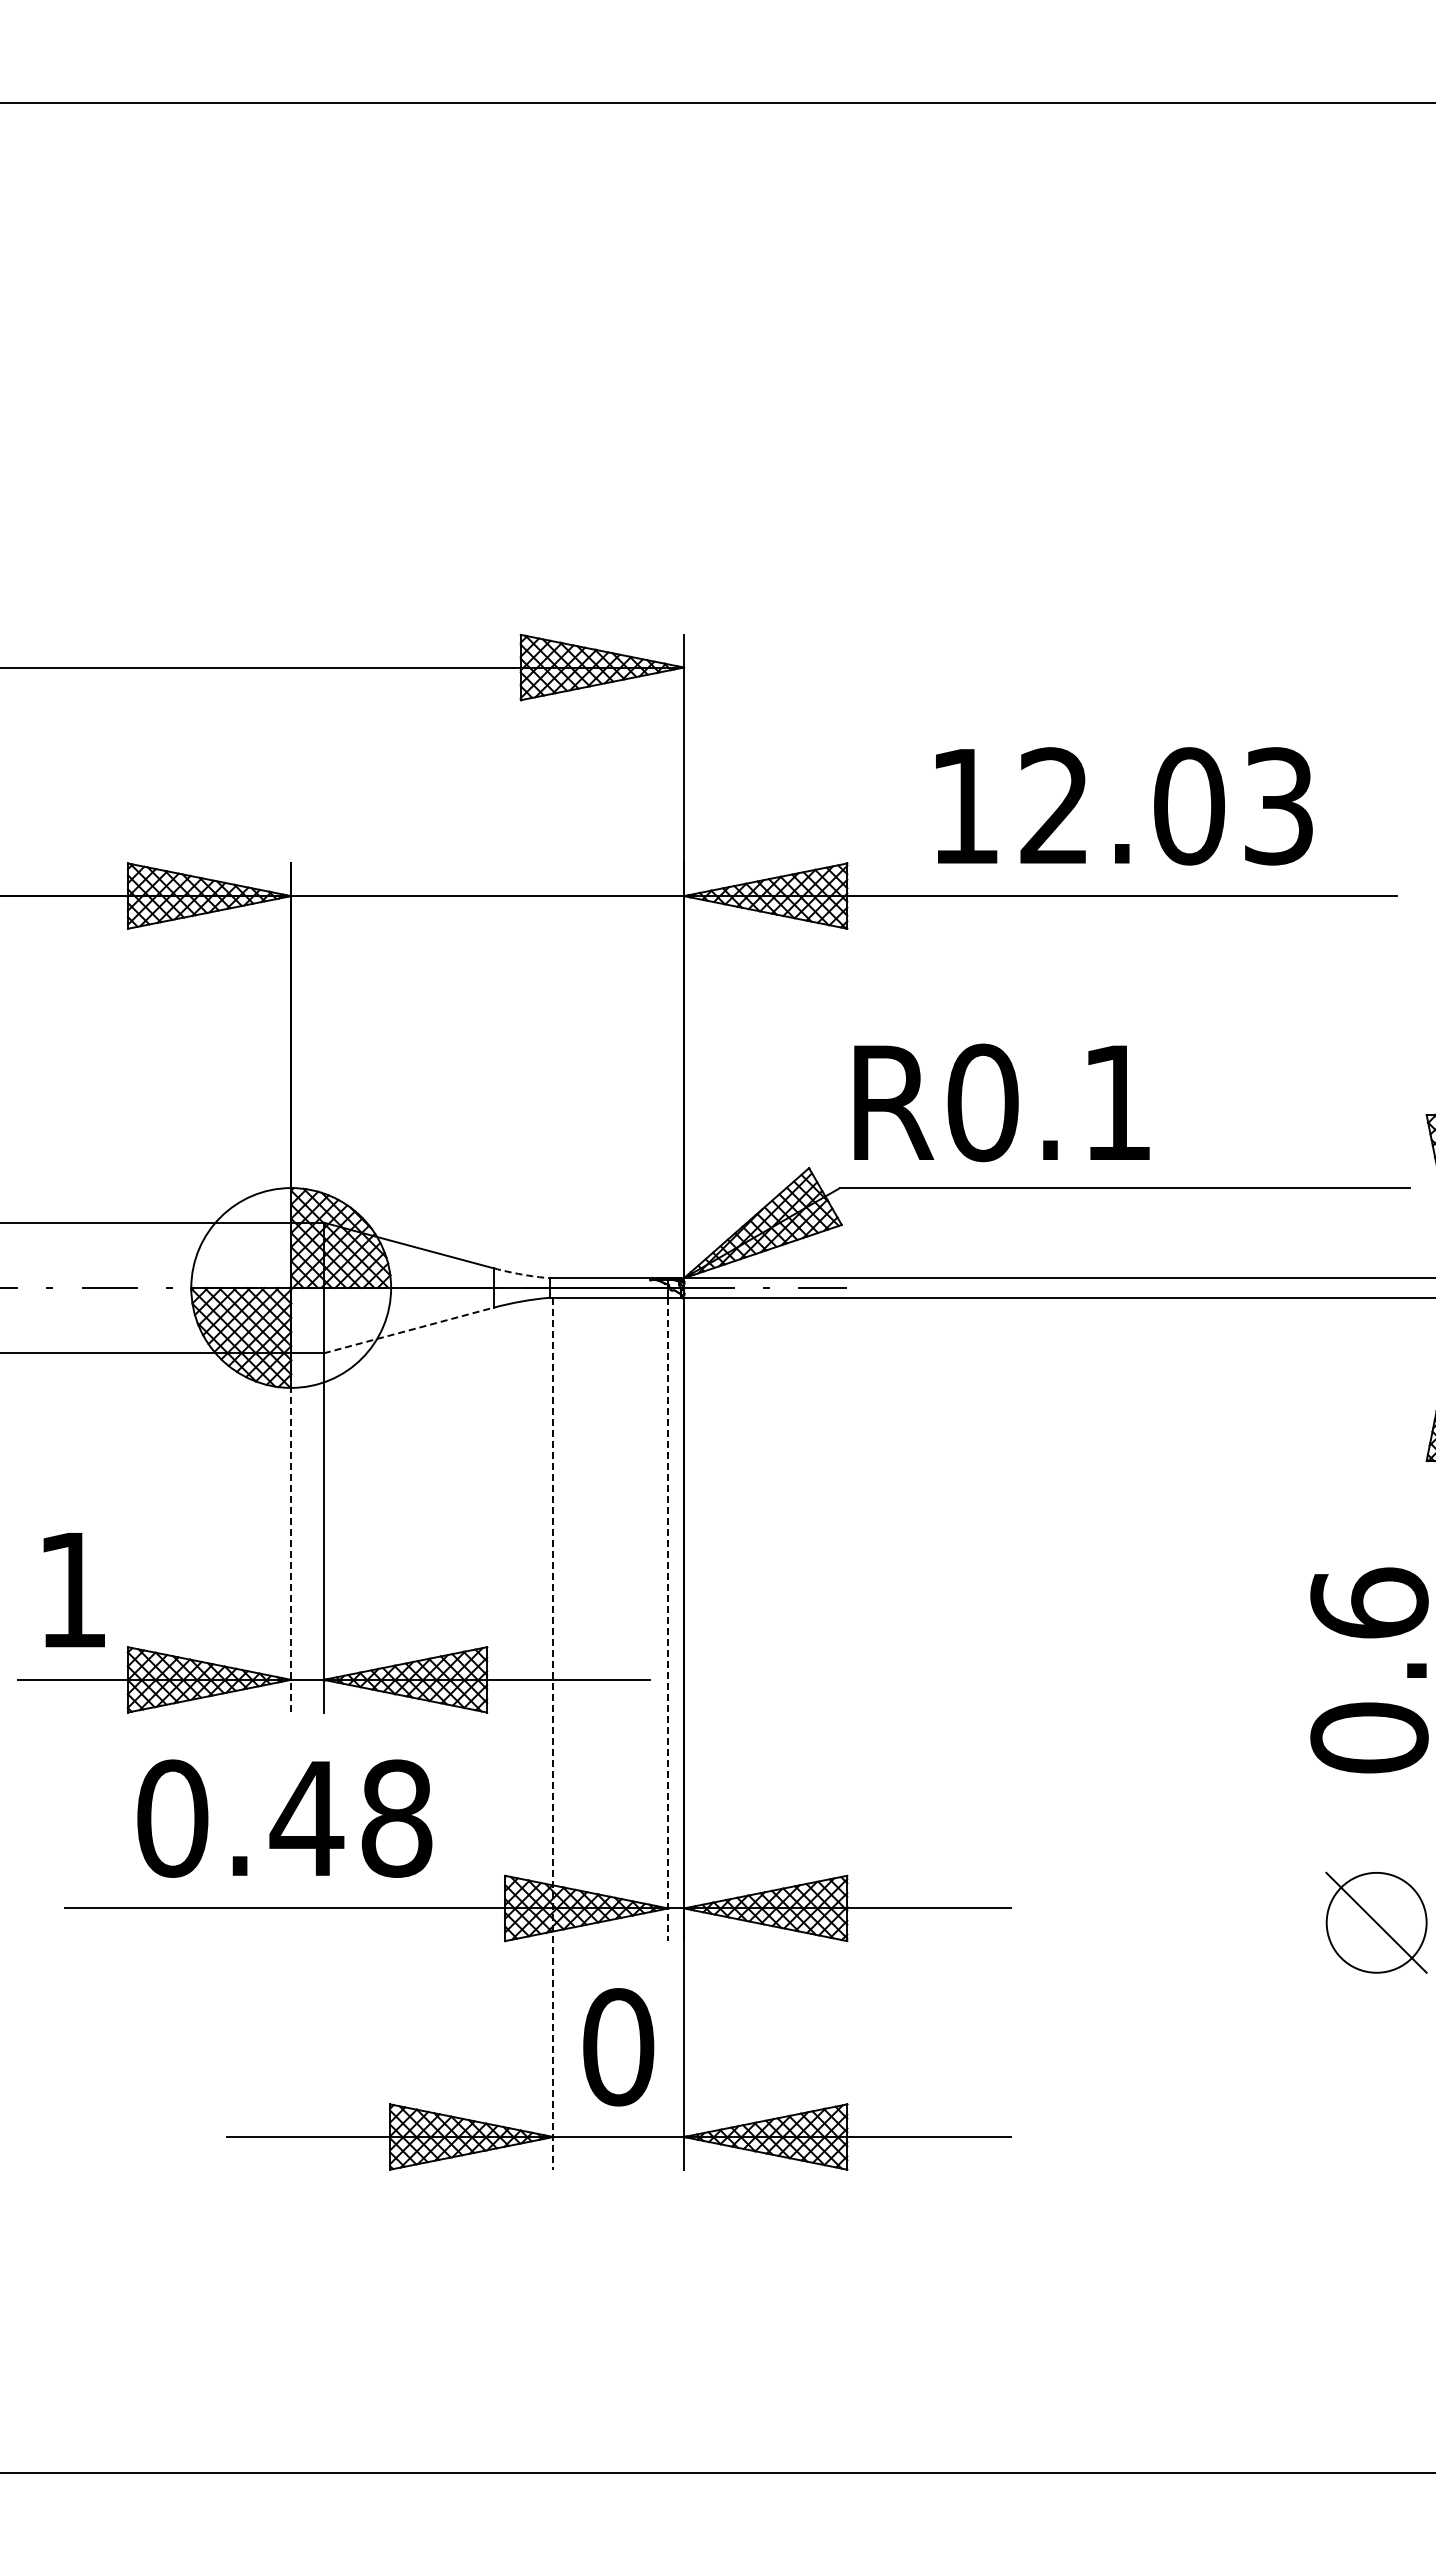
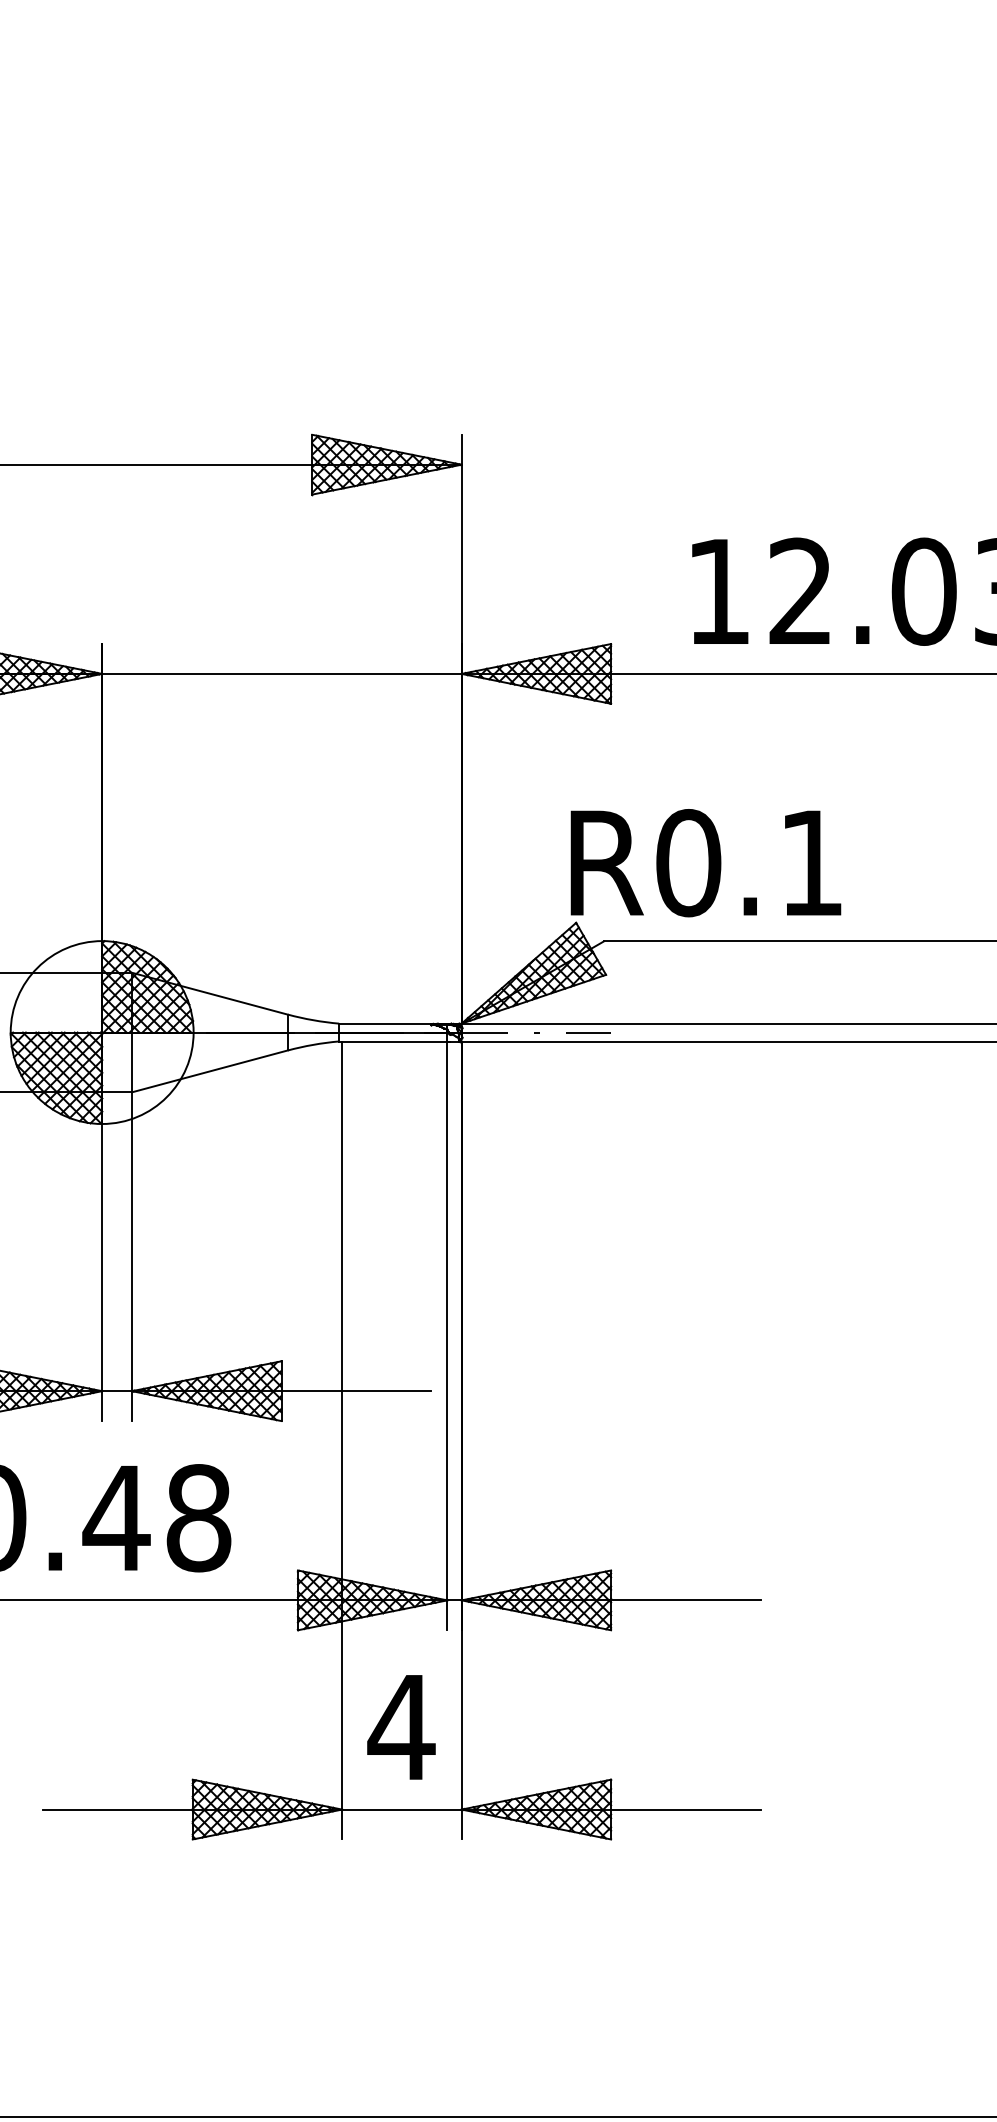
text: (1001, 1102) -> (705, 862), moved
arc: (521, 1274) -> (312, 1020), dashed -> solid
line: (409, 1330) -> (210, 1071), dashed -> solid
line: (291, 1532) -> (102, 1256), dashed -> solid
line: (668, 1619) -> (447, 1335), dashed -> solid
line: (553, 1733) -> (342, 1440), dashed -> solid
text: (617, 2047) -> (400, 1727), 0 -> 4

